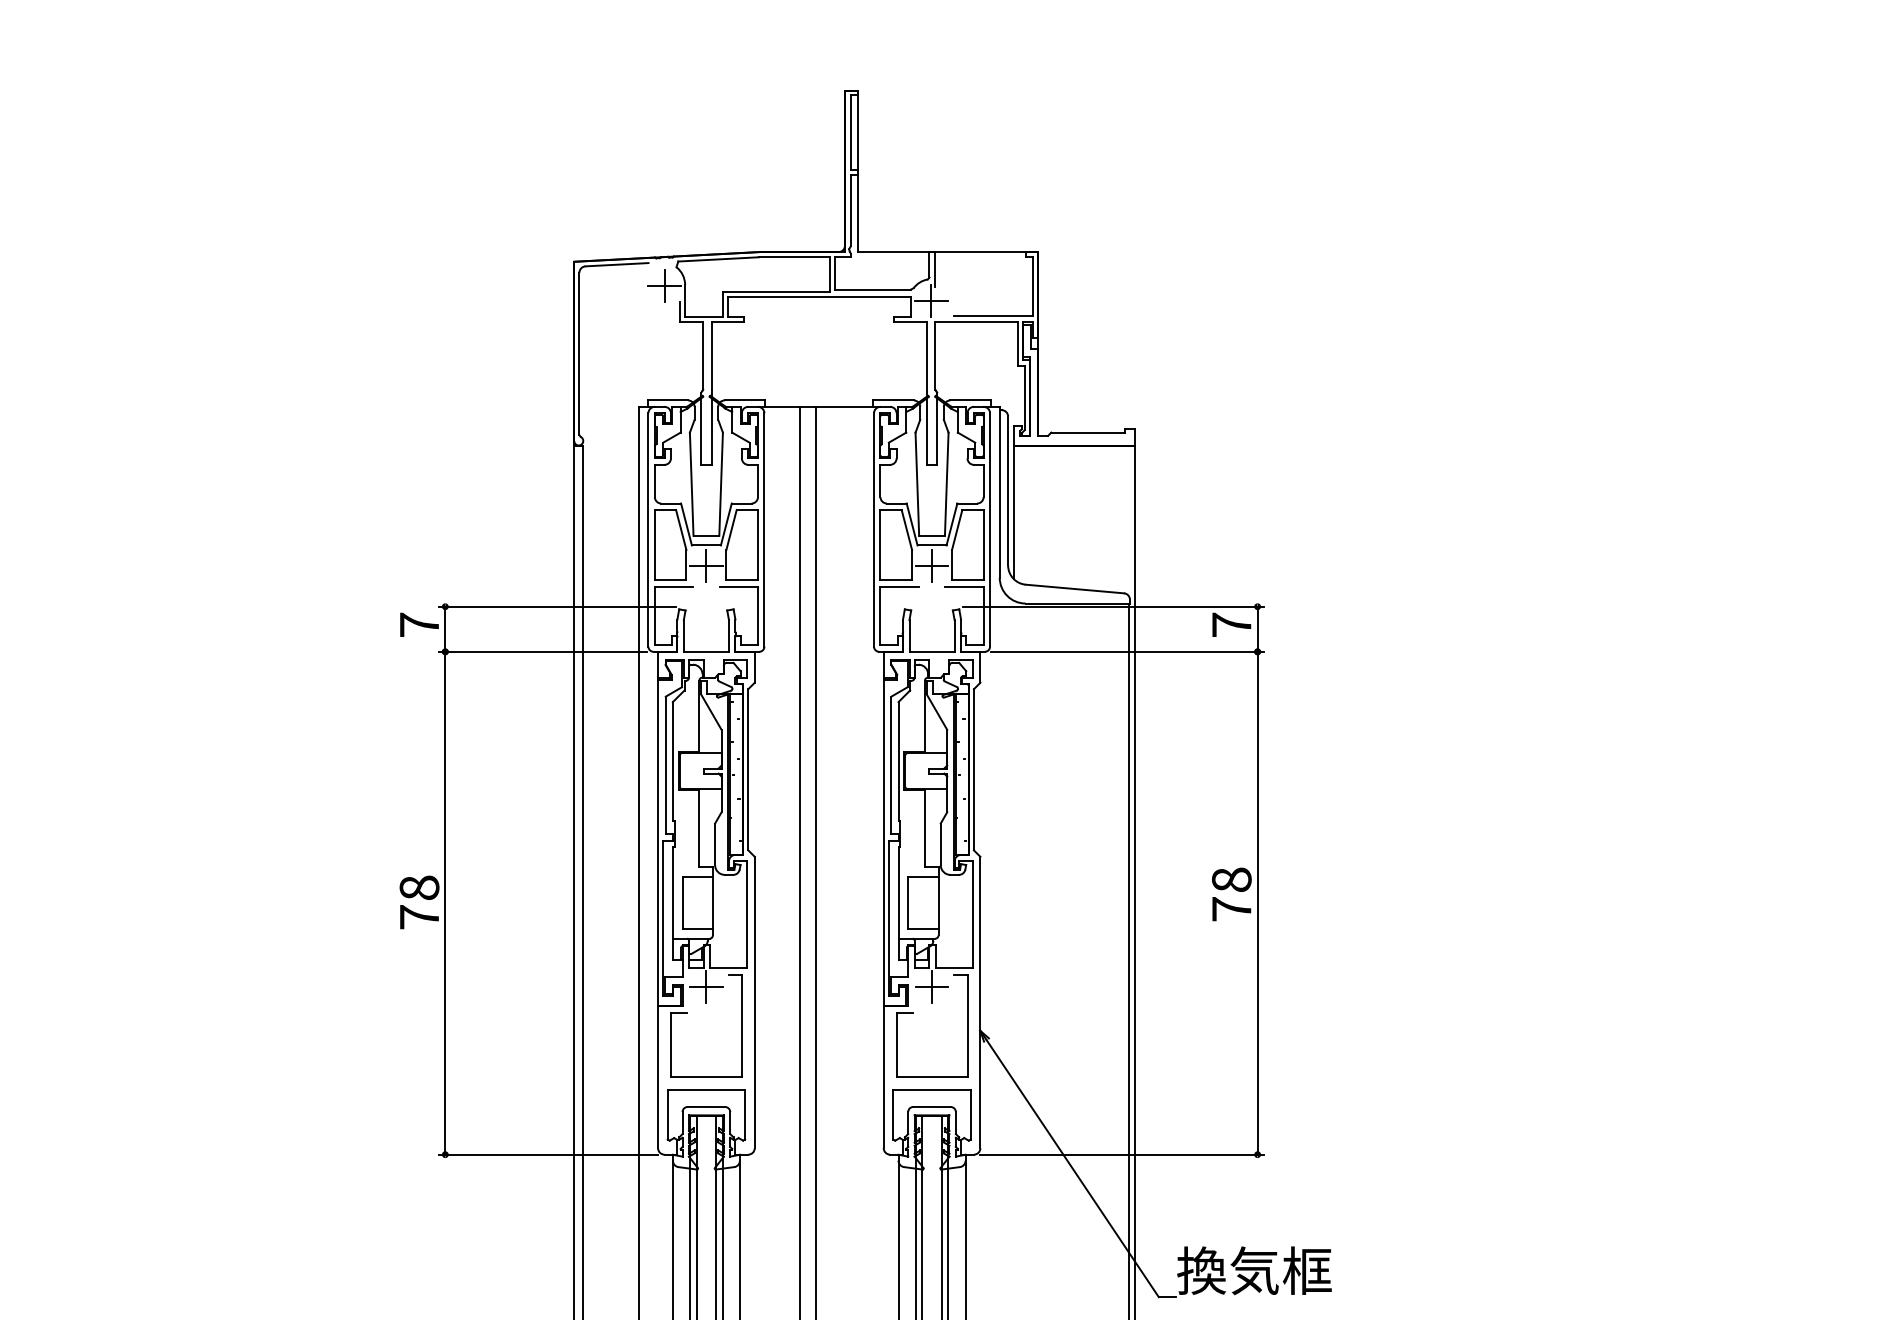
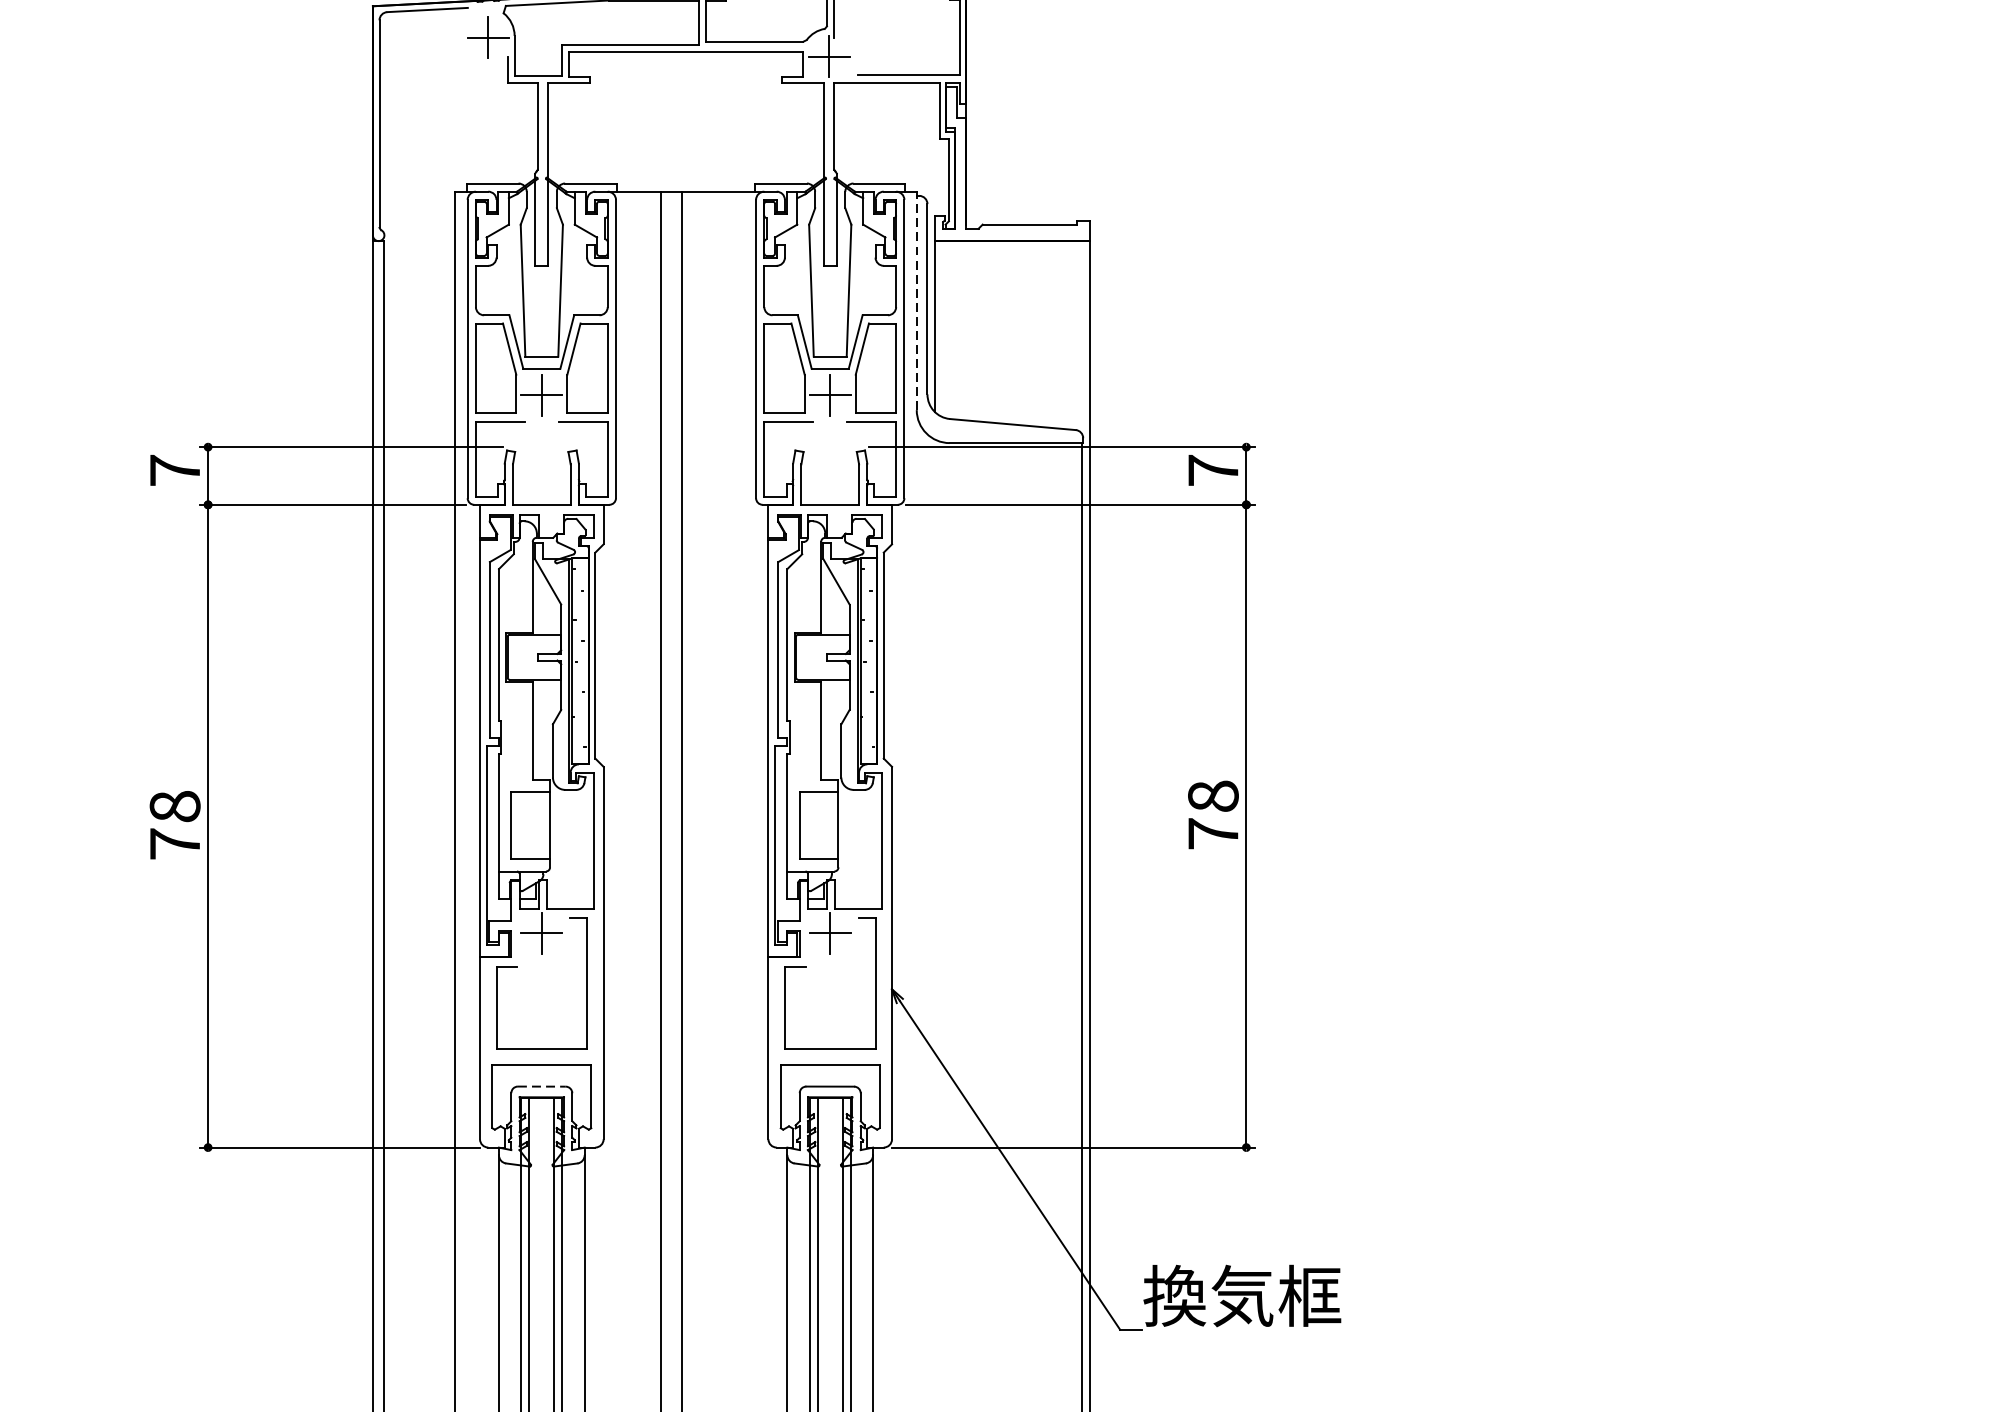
line: (999, 493) -> (916, 302), solid -> dashed
line: (706, 1106) -> (541, 1085), solid -> dashed

